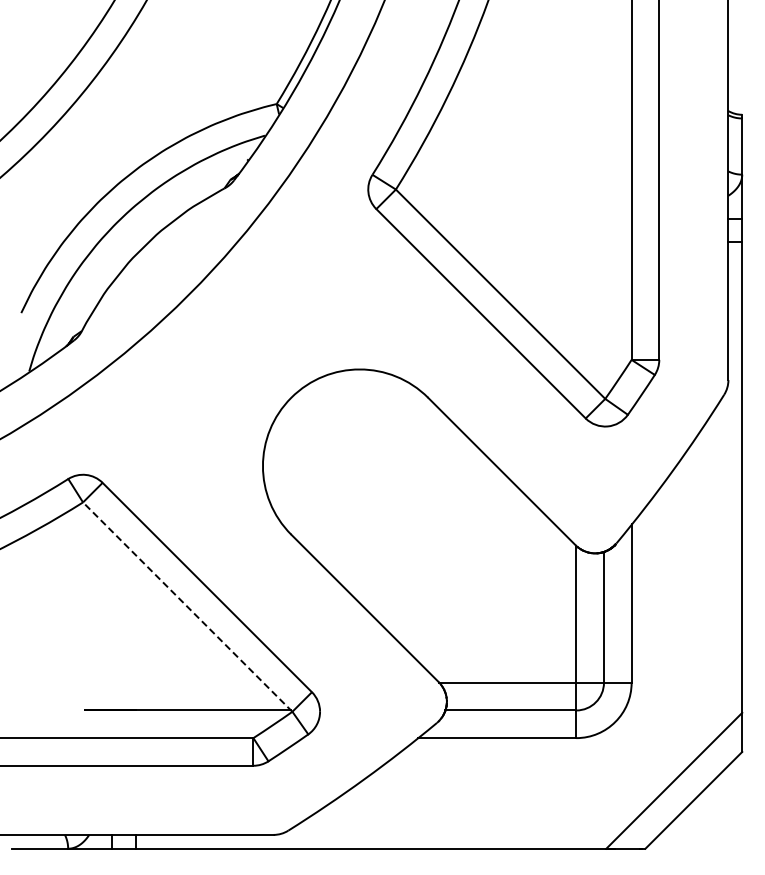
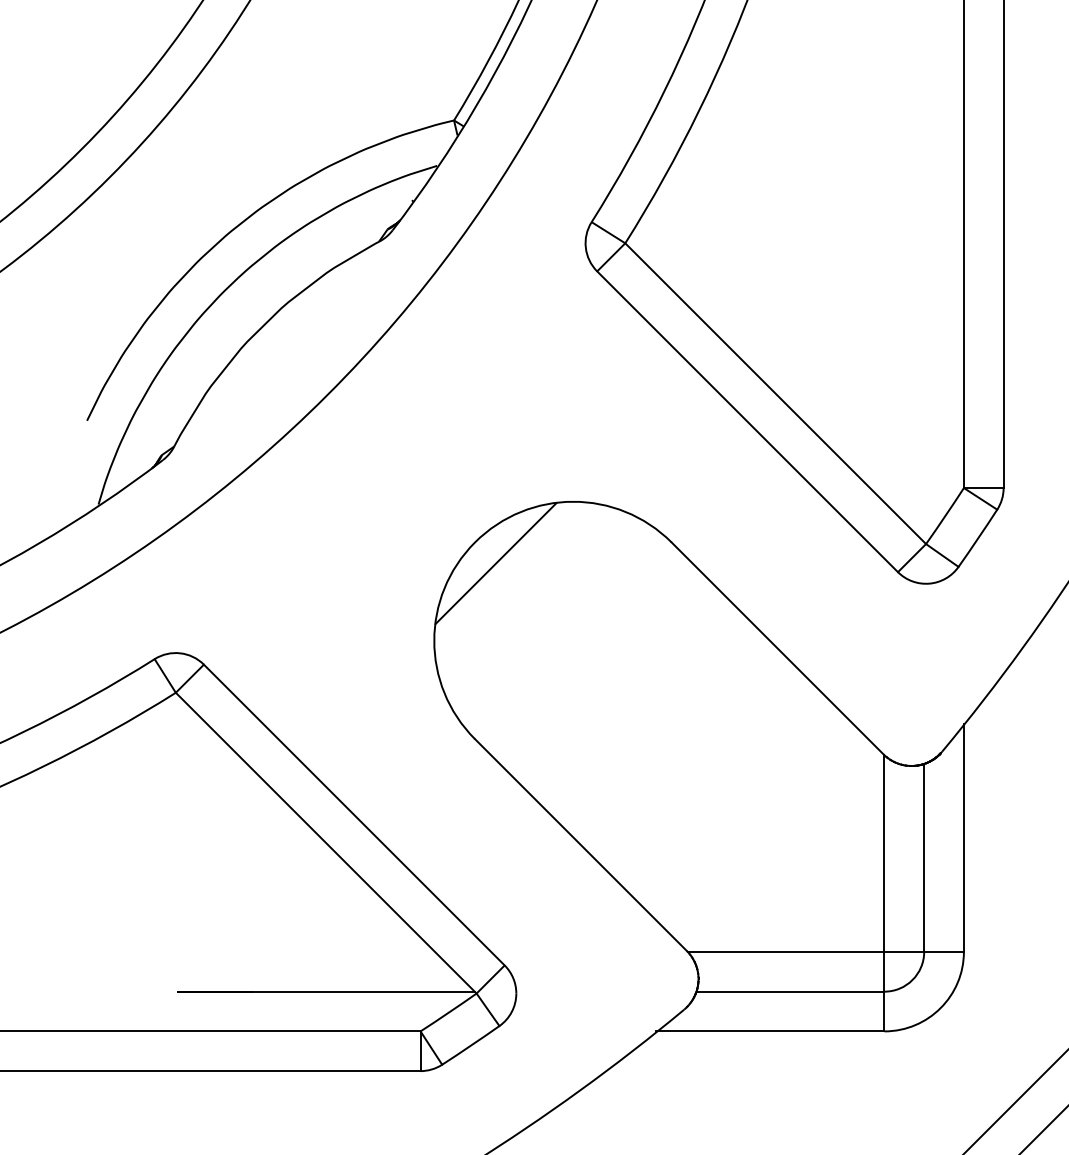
line: (305, 412) -> (495, 563), added
line: (187, 606) -> (325, 842), dashed -> solid

